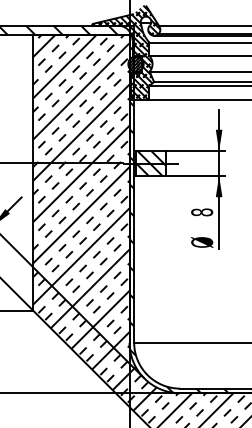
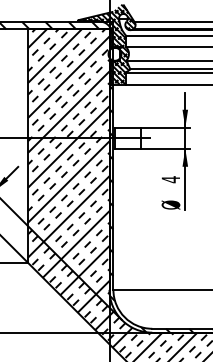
hatch: (135, 63) -> (114, 53), removed
hatch: (150, 163) -> (127, 138), removed
text: (202, 212) -> (171, 179), 8 -> 4

